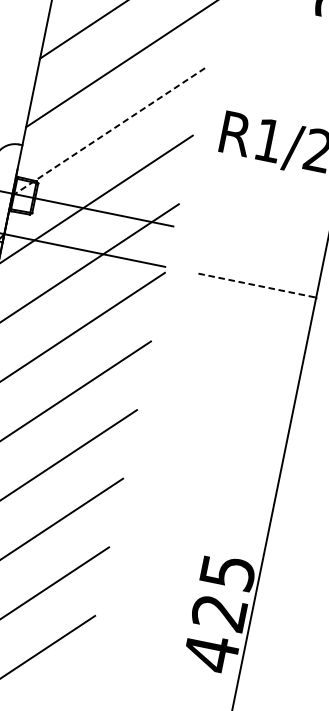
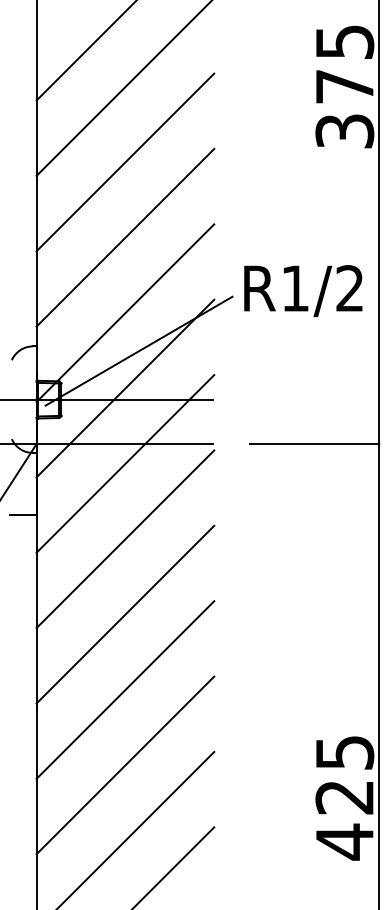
line: (109, 131) -> (125, 313), dashed -> solid
line: (114, 167) -> (138, 350), added
line: (257, 286) -> (314, 444), dashed -> solid

